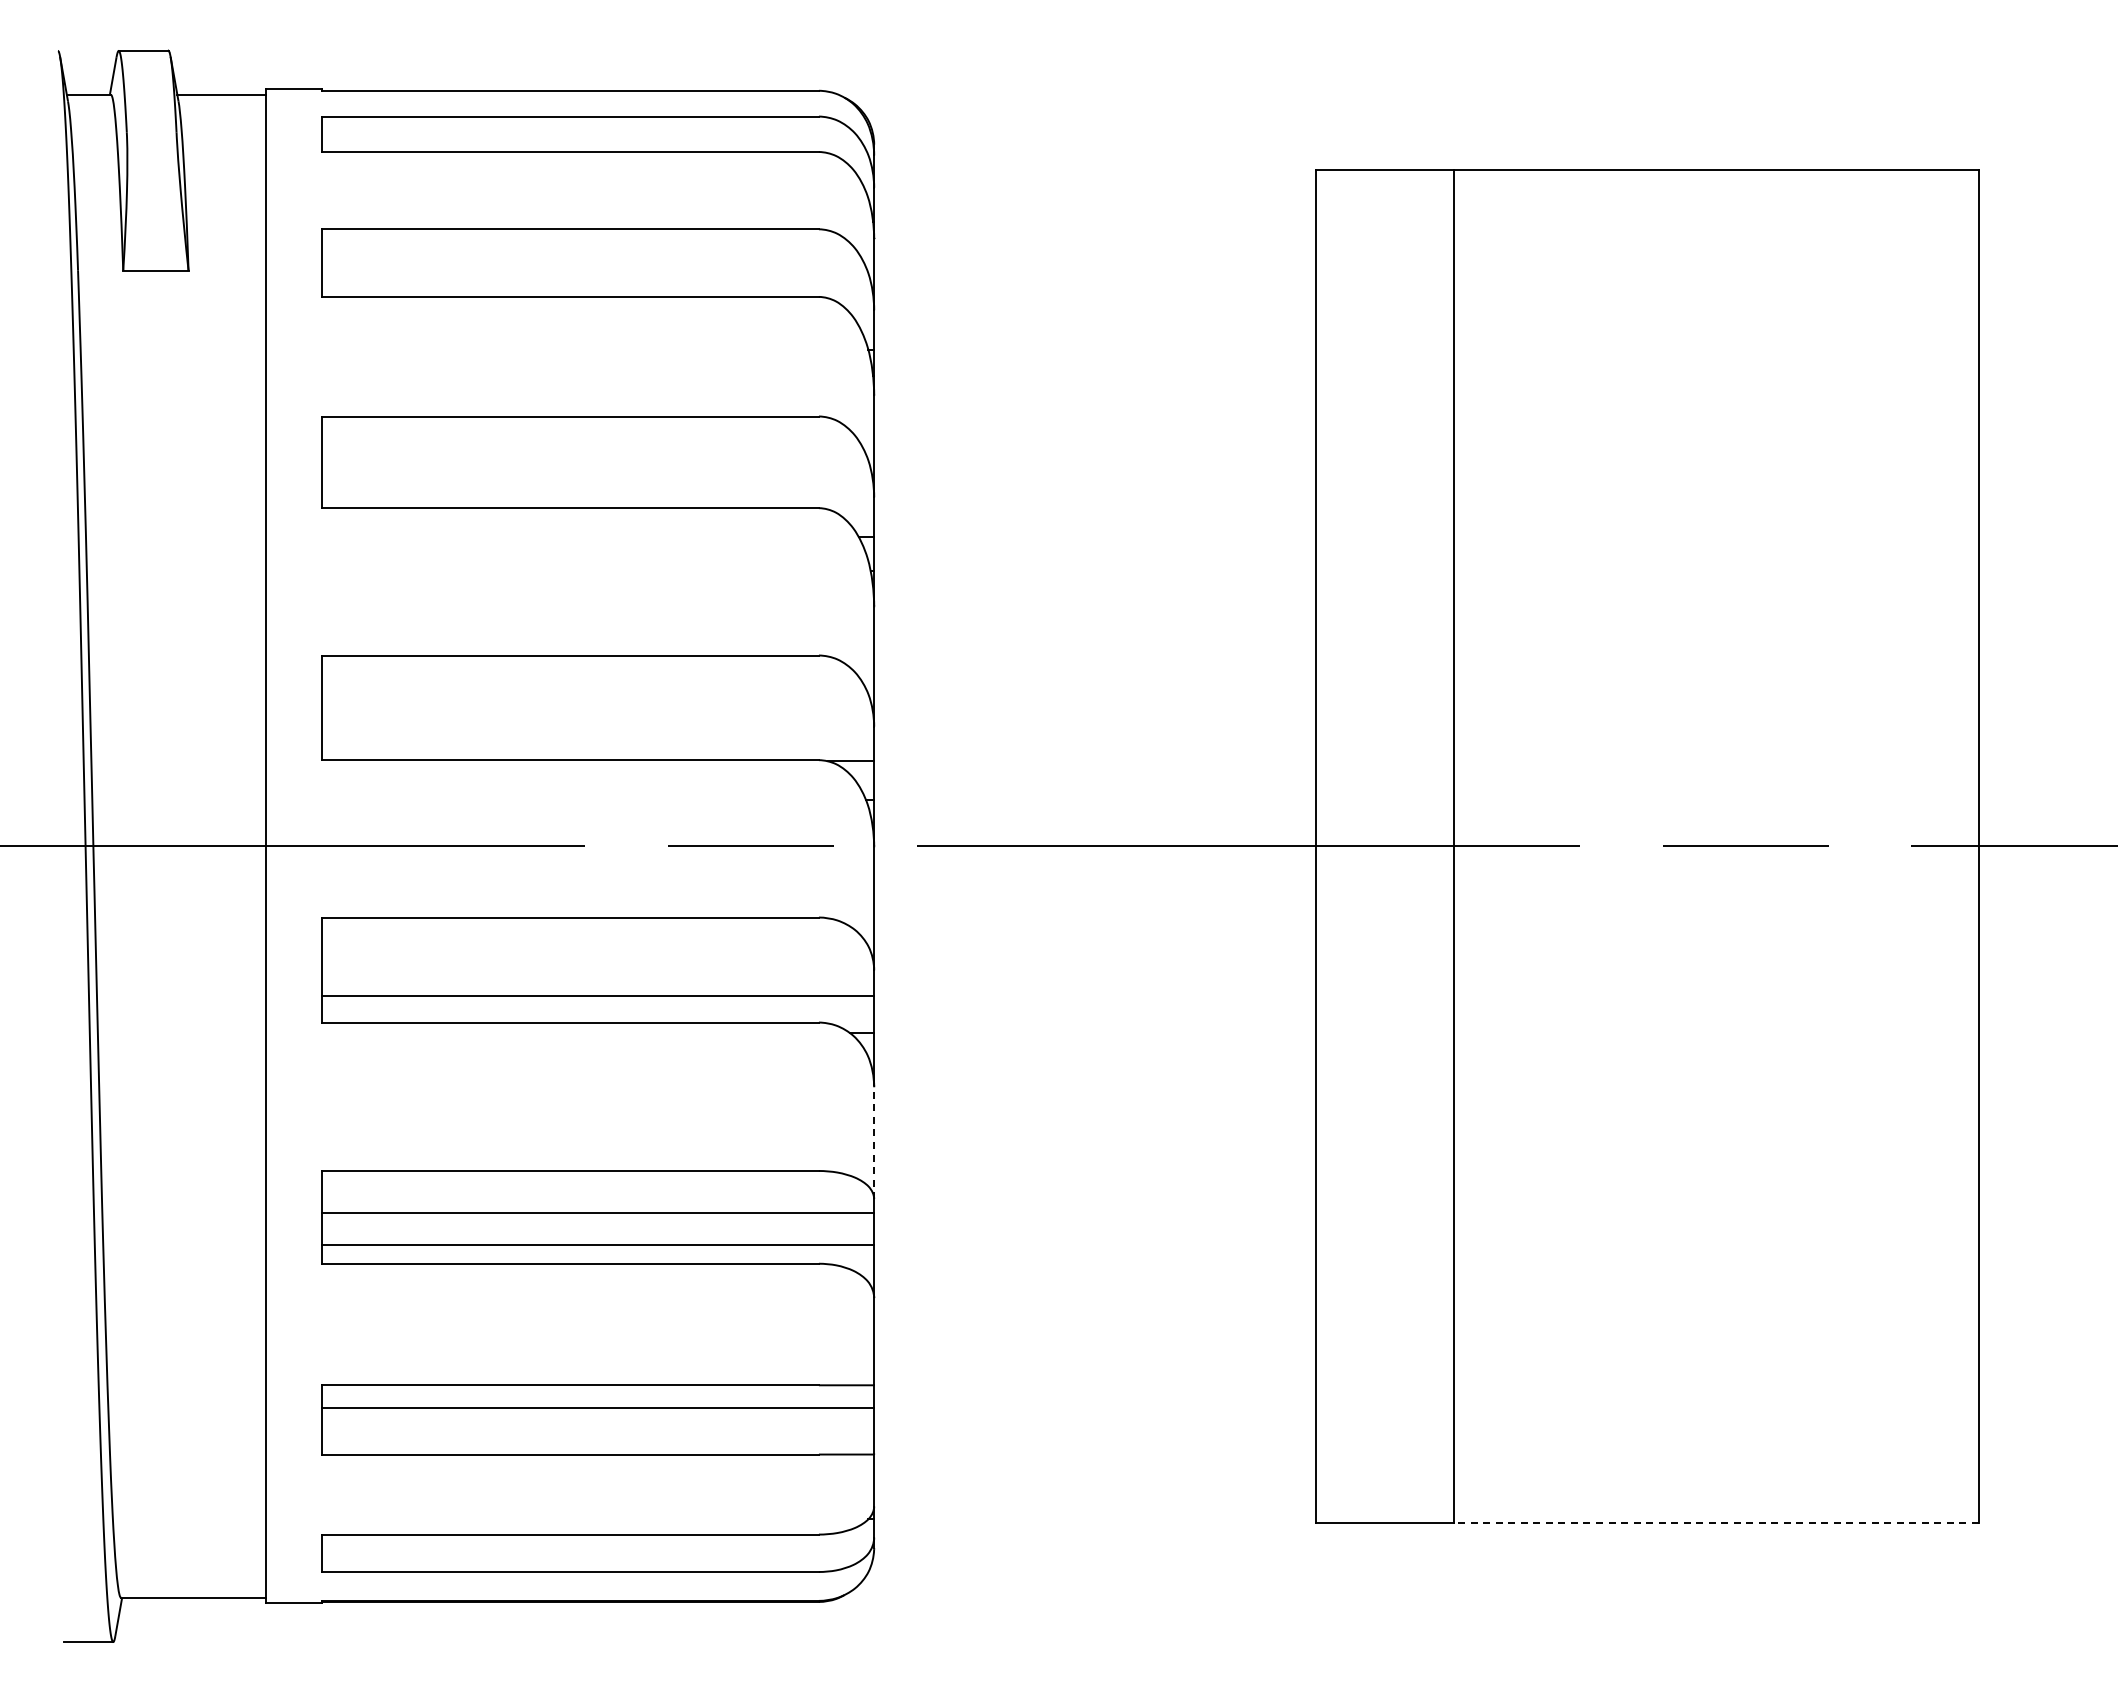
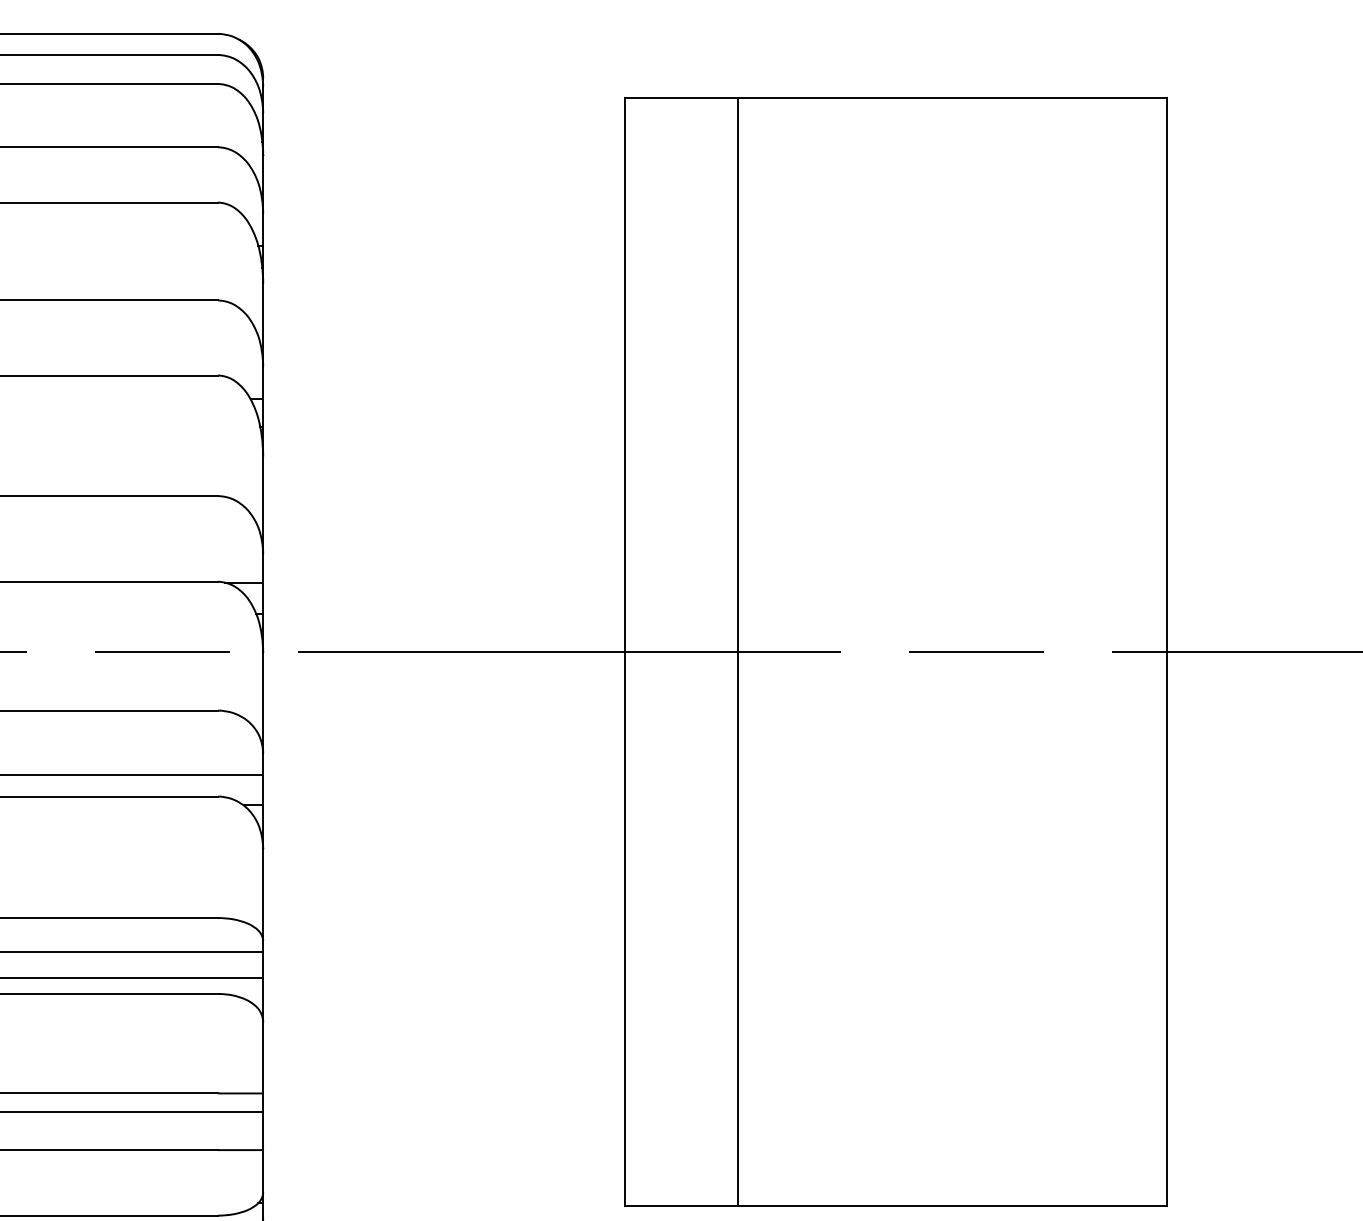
line: (874, 1143) -> (263, 895), dashed -> solid
line: (1715, 1523) -> (951, 1206), dashed -> solid

